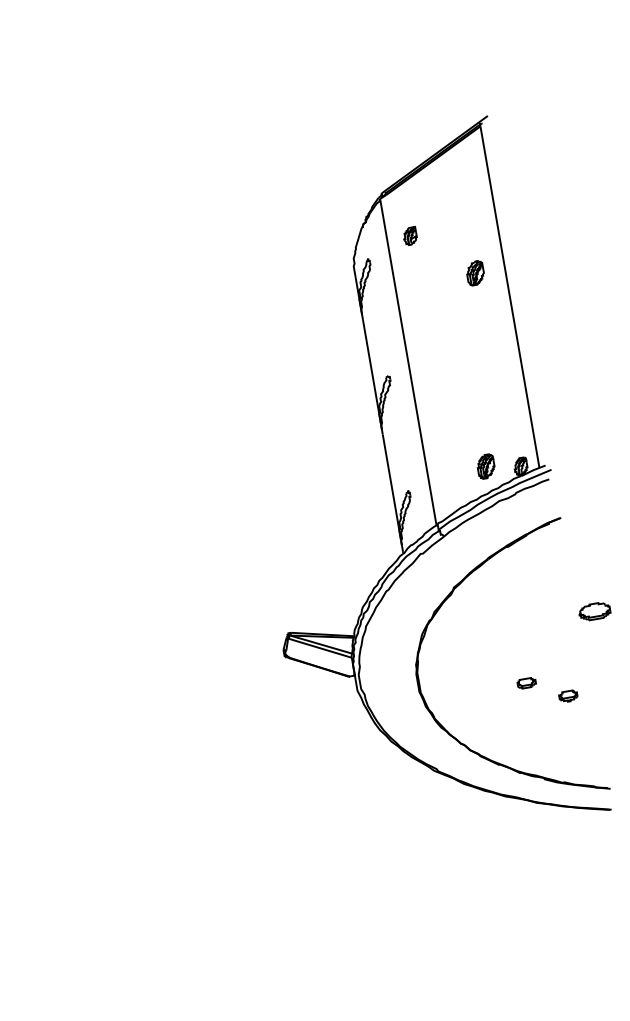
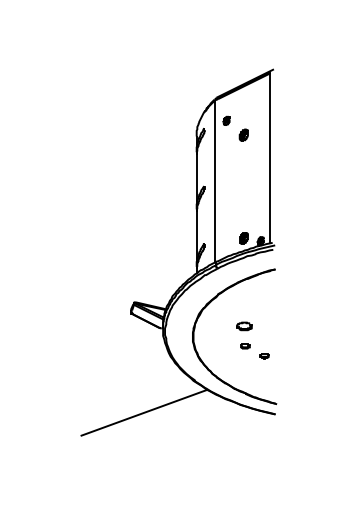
part: (474, 271) -> (243, 134), moved
part: (595, 611) -> (244, 326), moved
line: (346, 851) -> (144, 412), added

